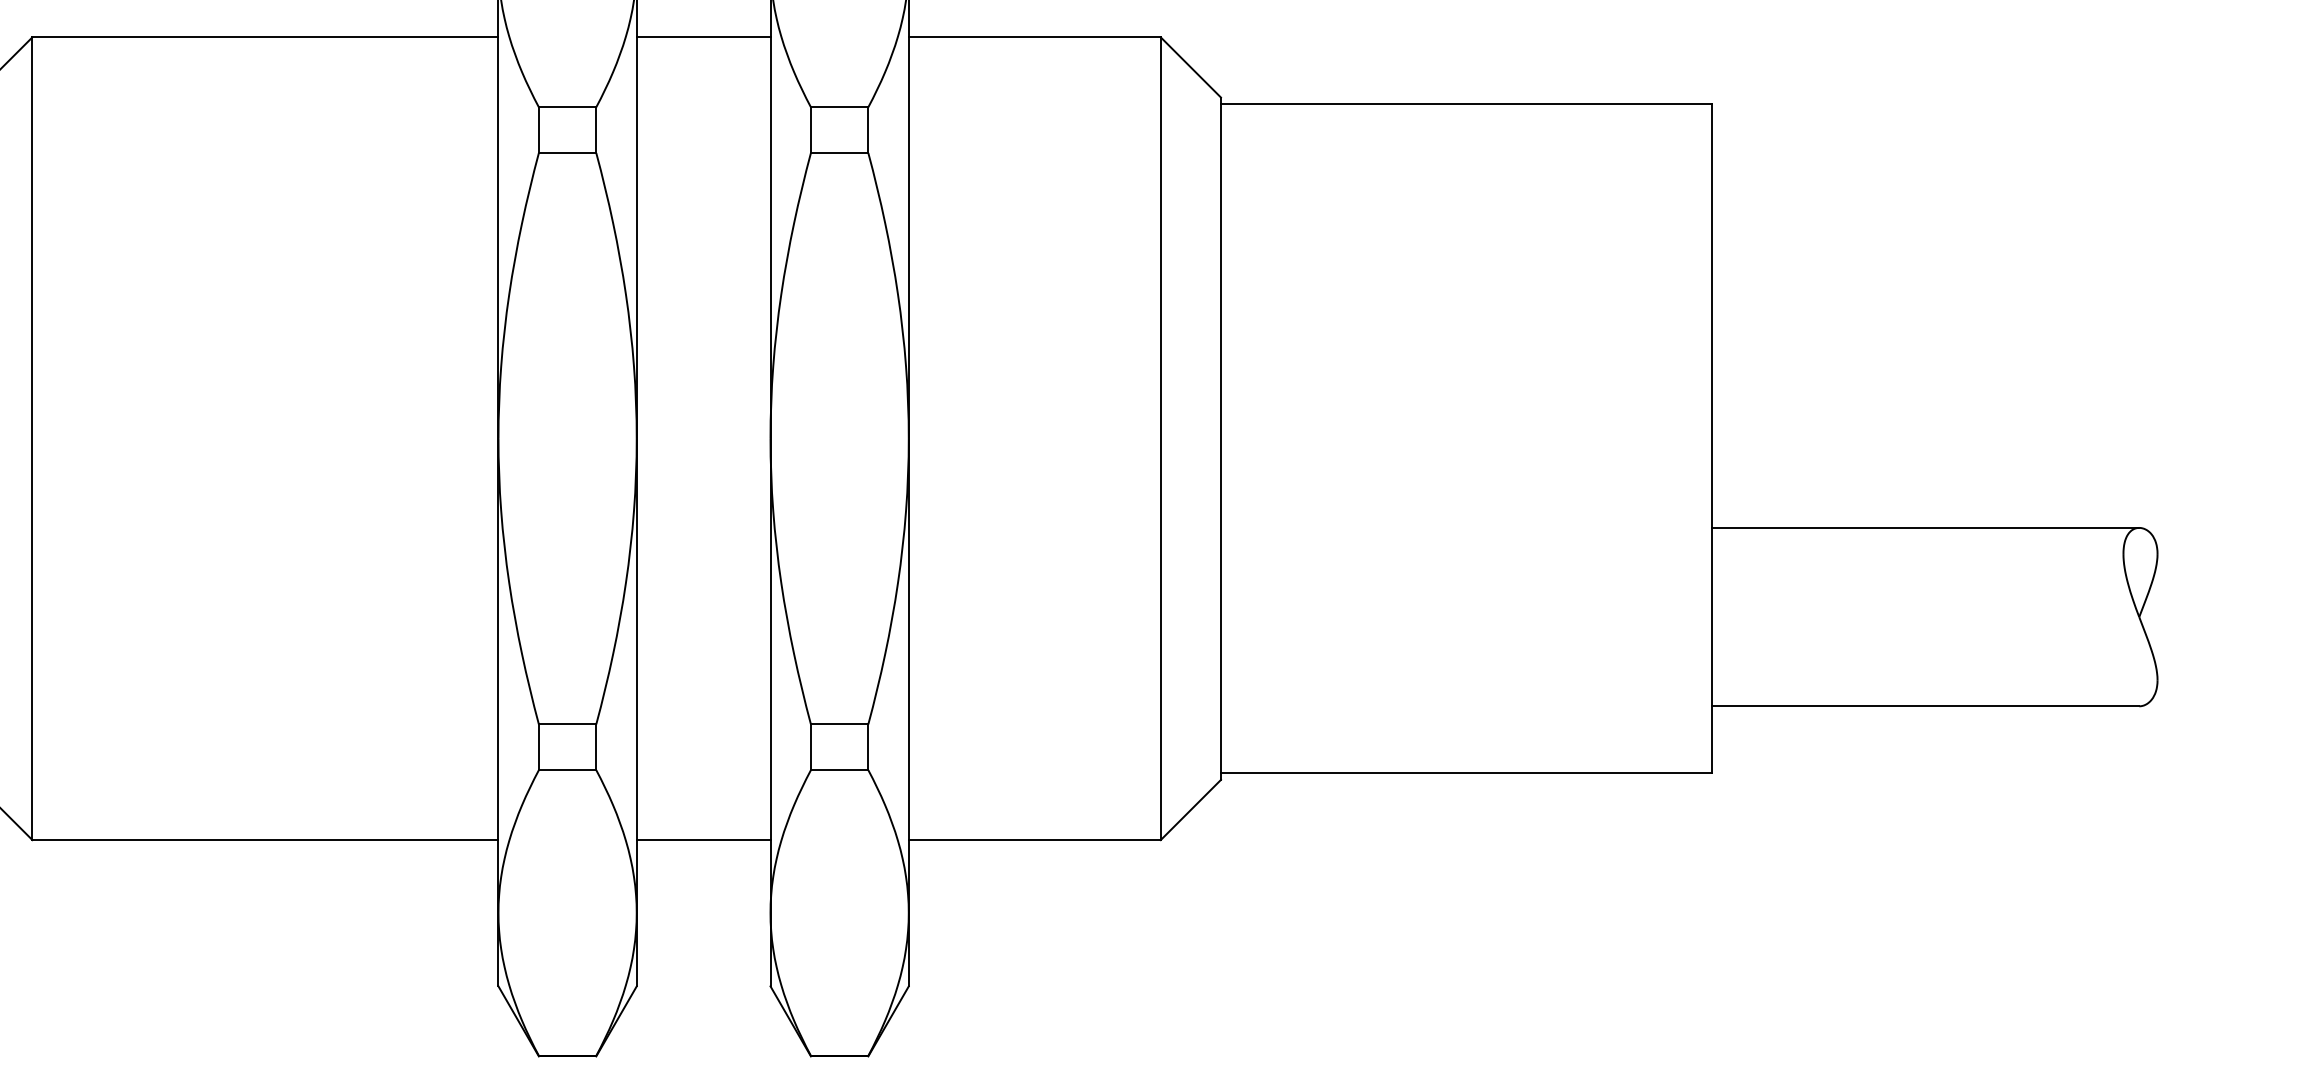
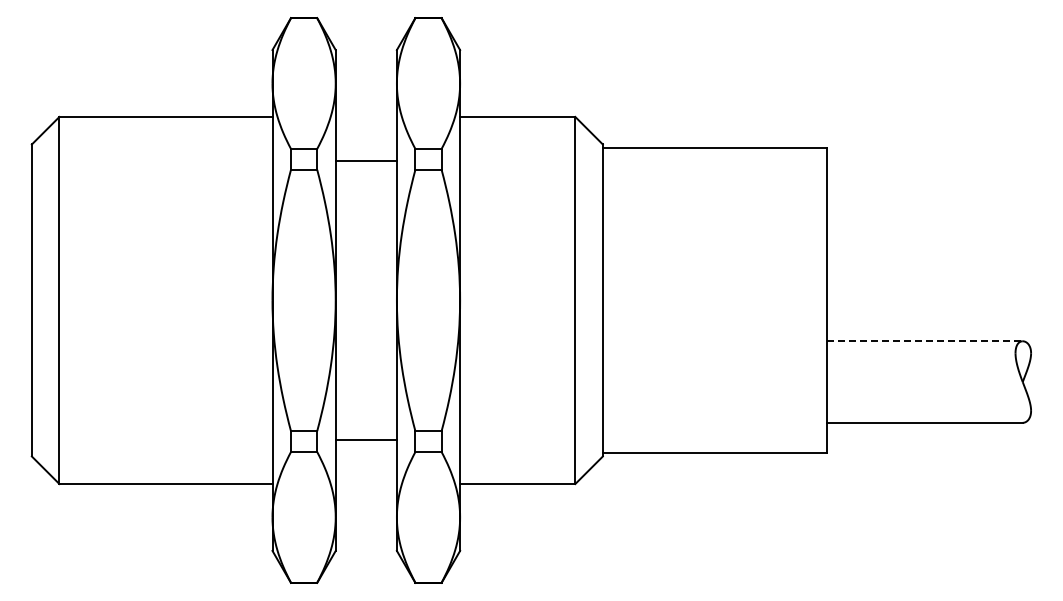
line: (701, 36) -> (365, 160), moved
line: (1924, 528) -> (924, 341), solid -> dashed
line: (701, 841) -> (365, 440), moved

